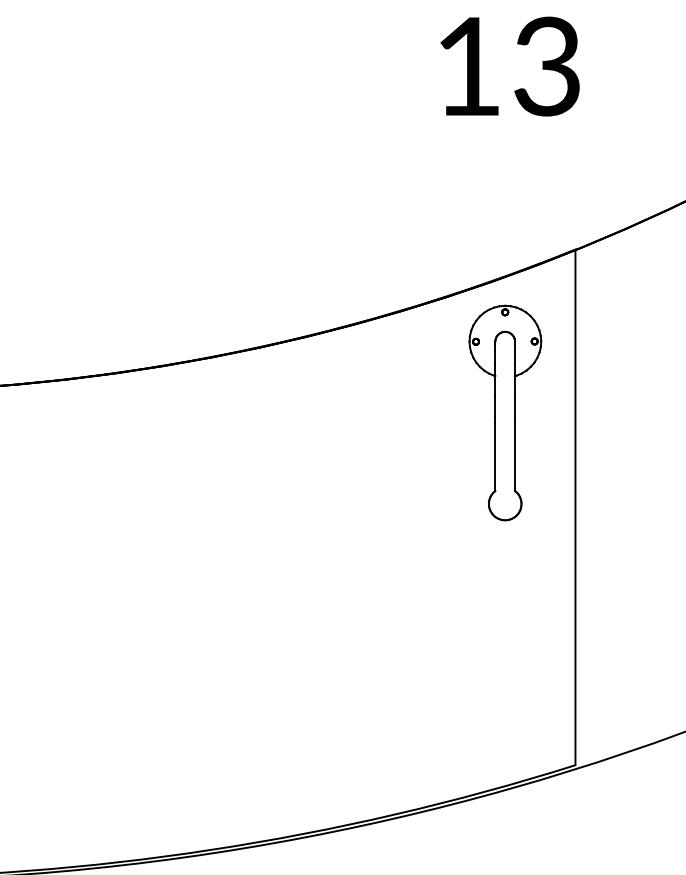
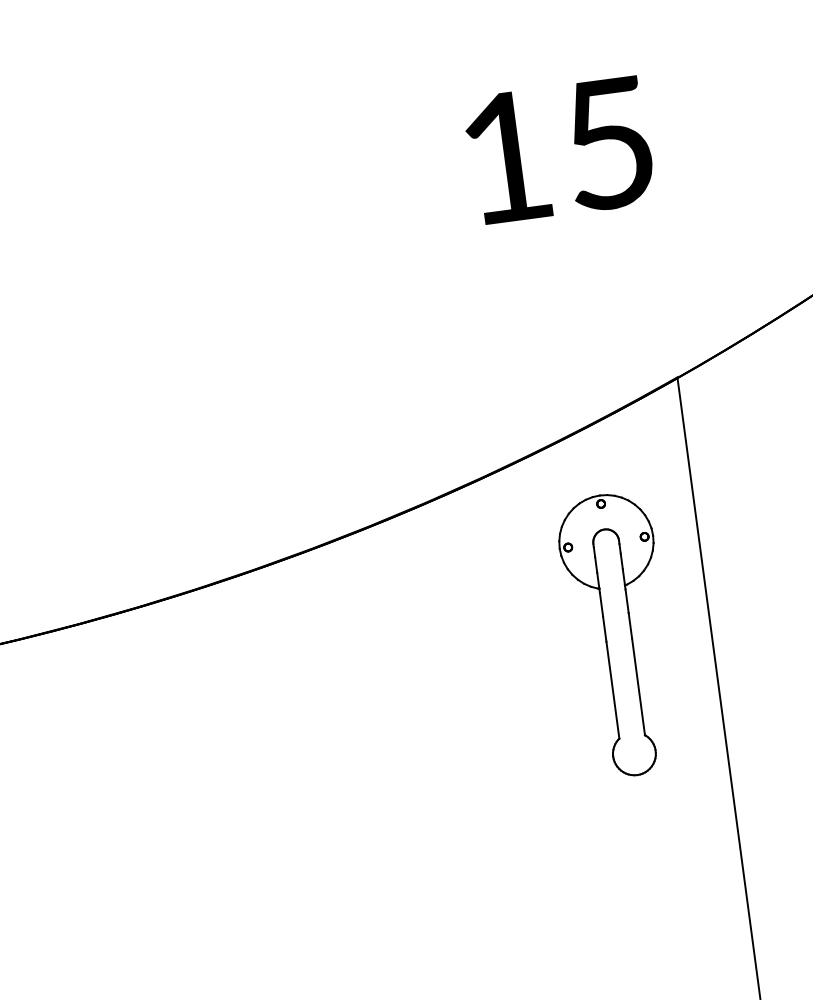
text: (546, 66) -> (607, 143), 13 -> 15
part: (505, 412) -> (618, 634), moved

